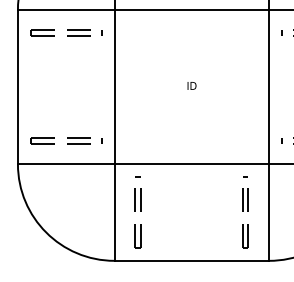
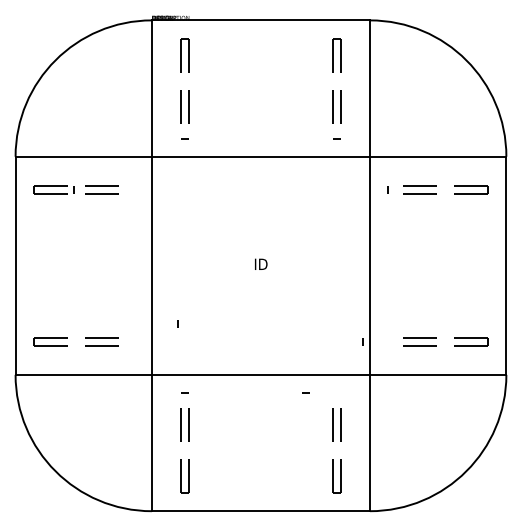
line: (101, 32) -> (73, 189), moved
line: (101, 140) -> (177, 323), moved
line: (281, 140) -> (362, 341), moved
line: (245, 176) -> (305, 392), moved

